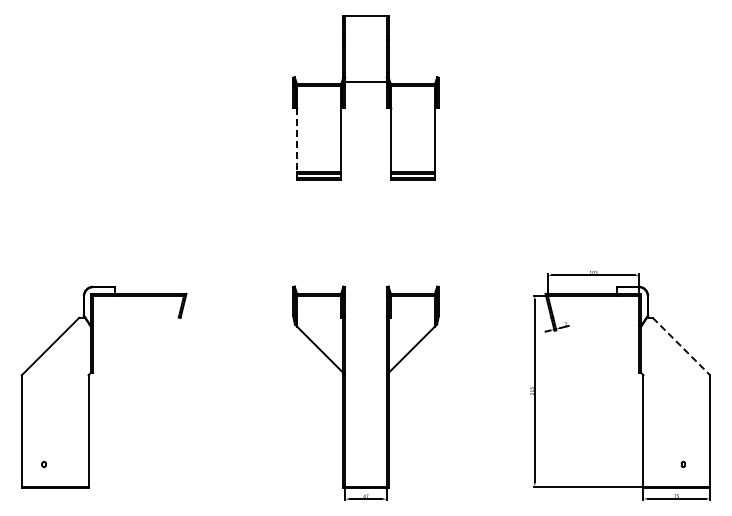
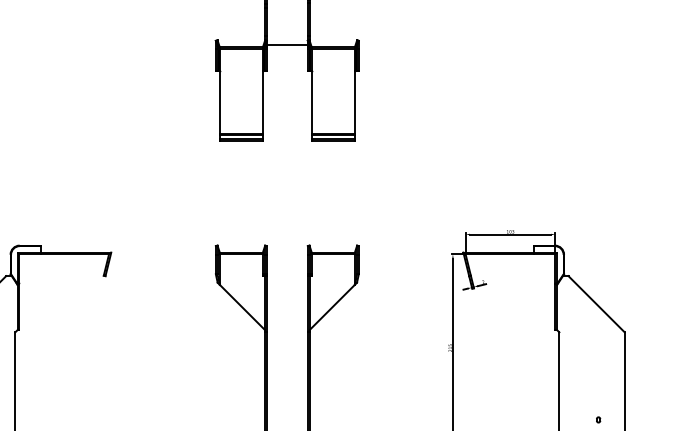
line: (297, 140) -> (220, 102), dashed -> solid
line: (681, 346) -> (596, 304), dashed -> solid

